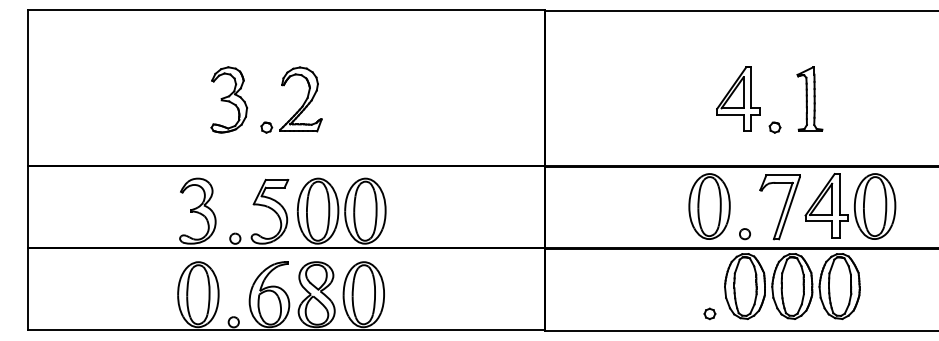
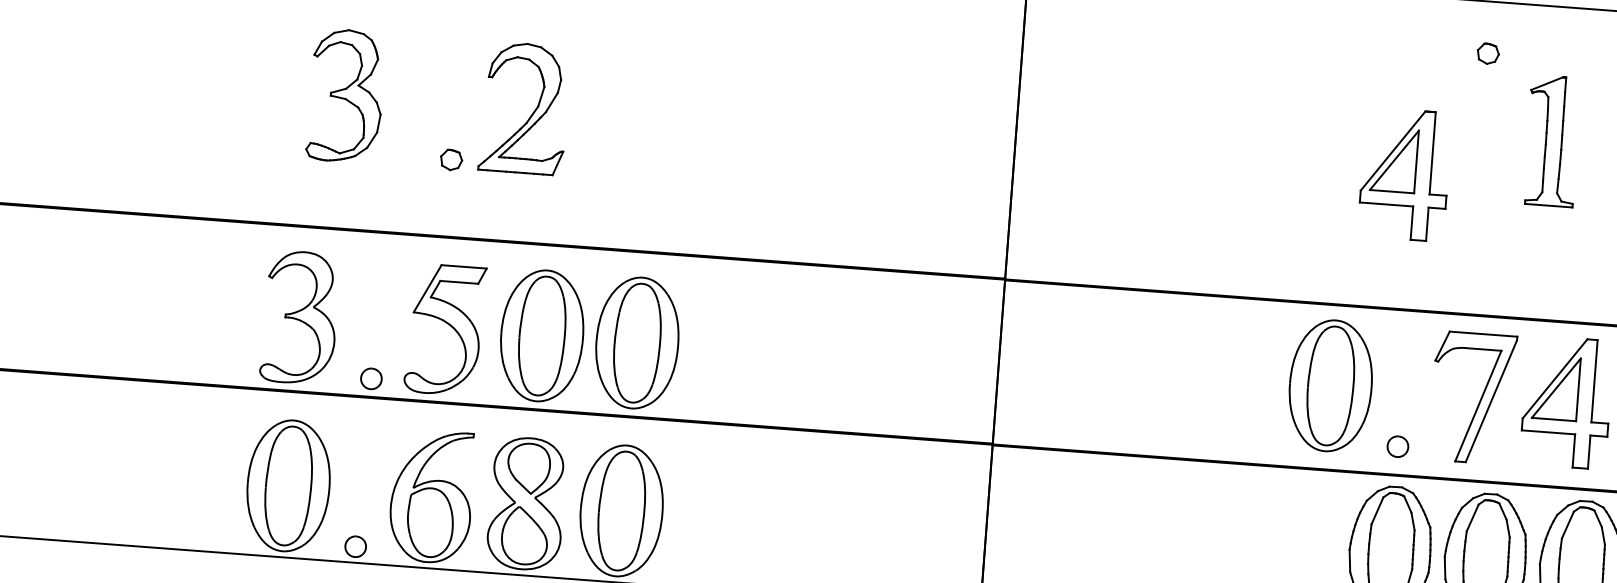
part: (809, 98) -> (1551, 139), moved
part: (229, 99) -> (346, 95), moved
part: (774, 127) -> (1487, 53), moved

